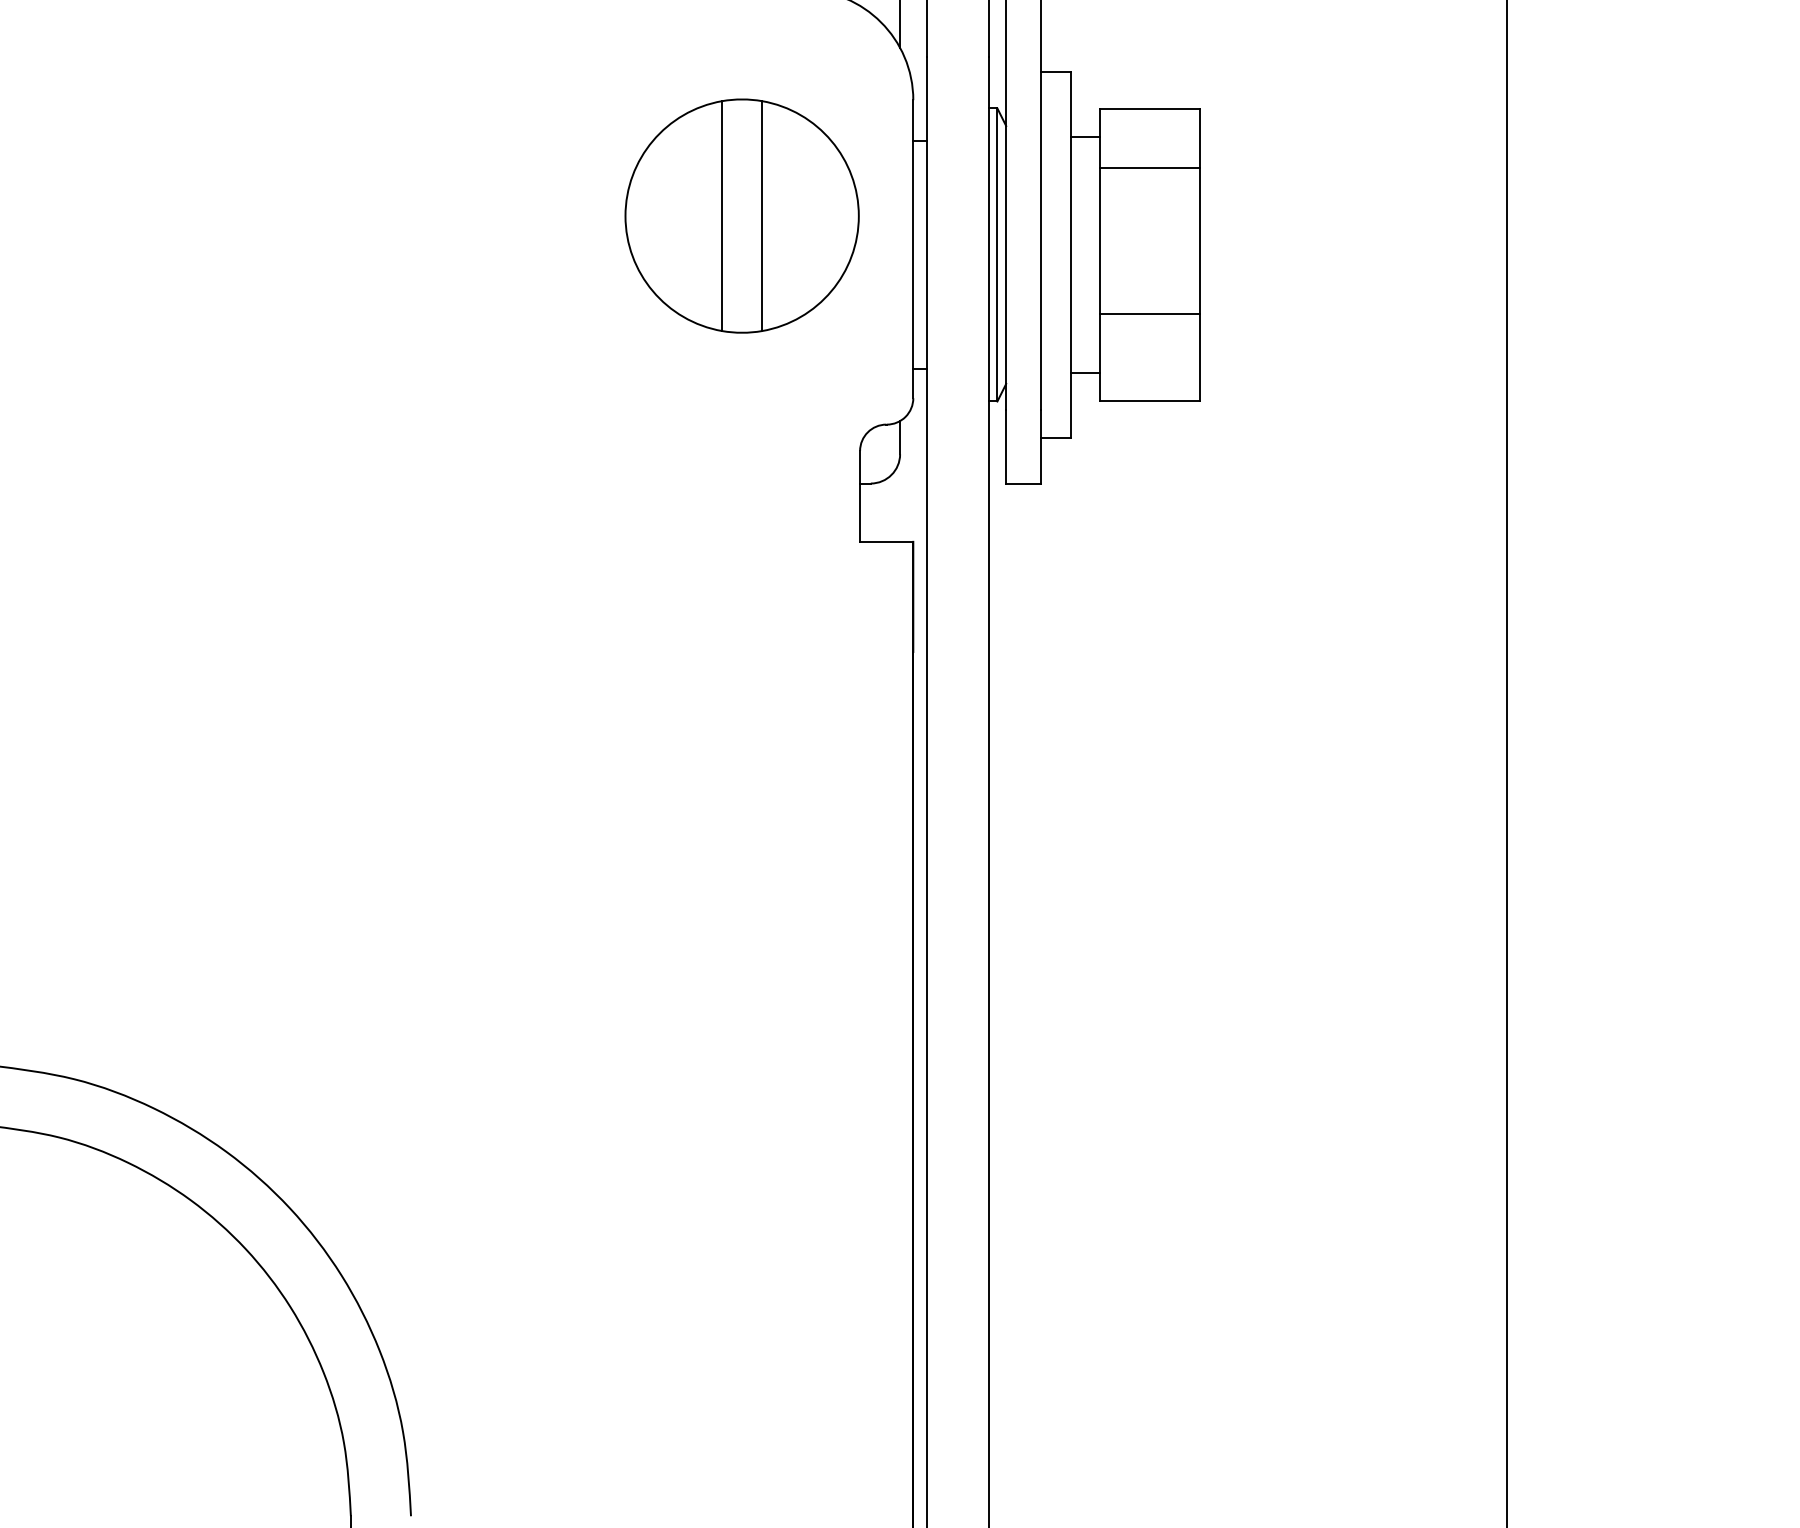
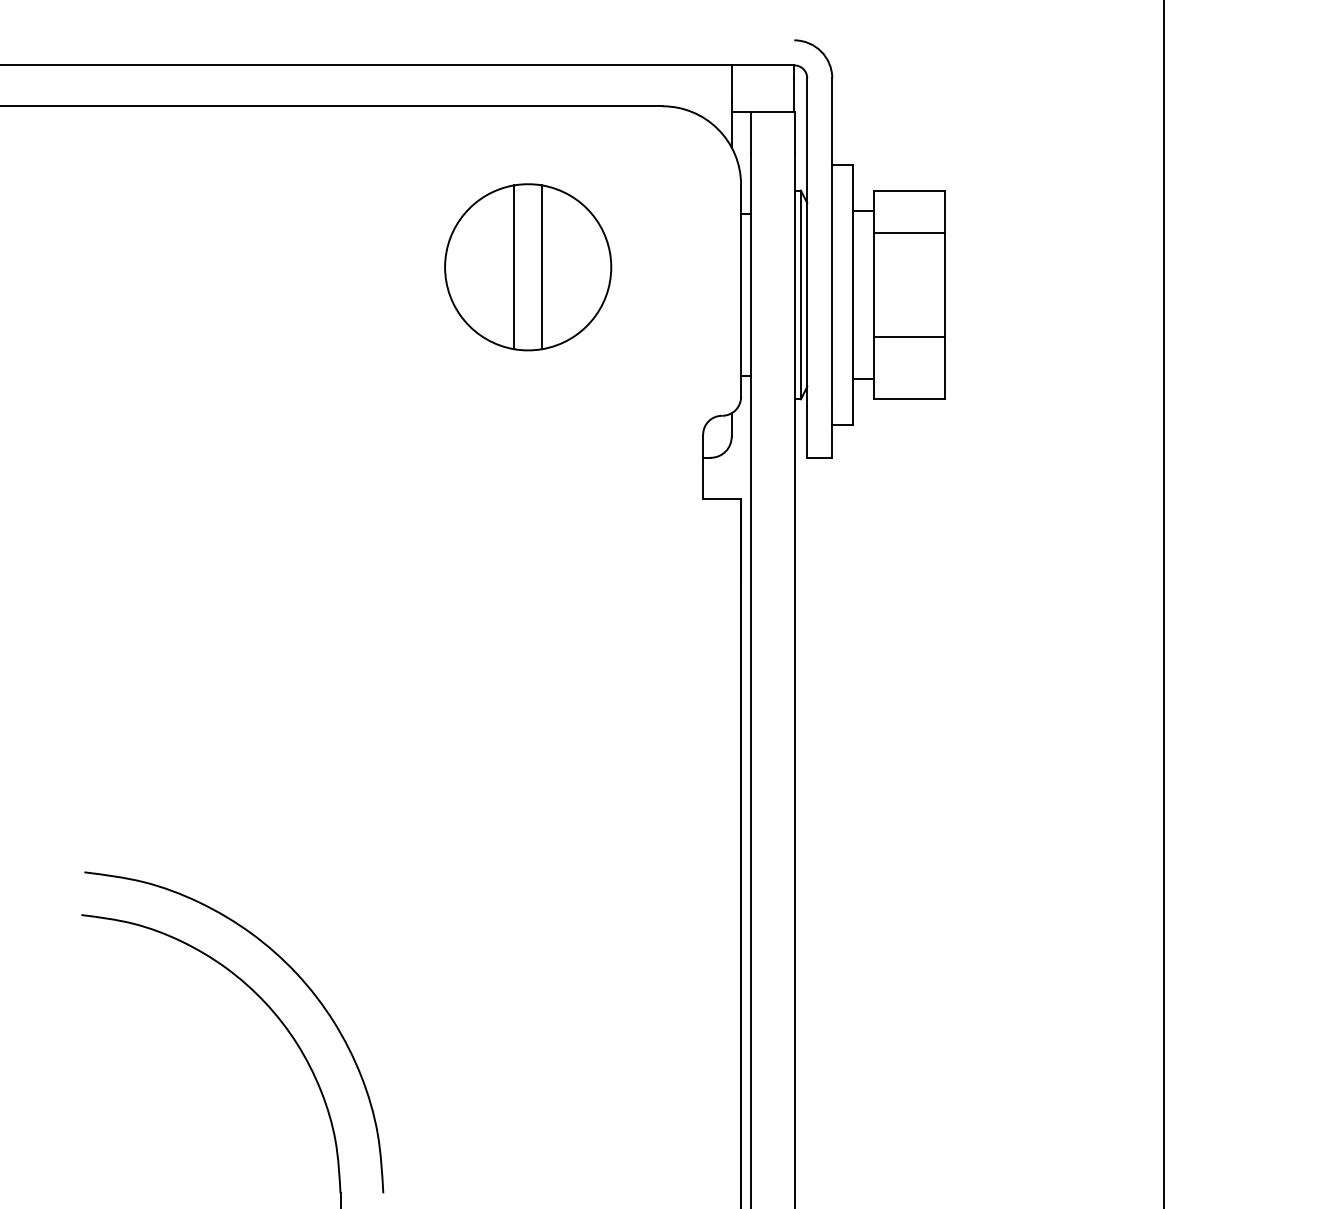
part: (742, 216) -> (528, 267), moved

